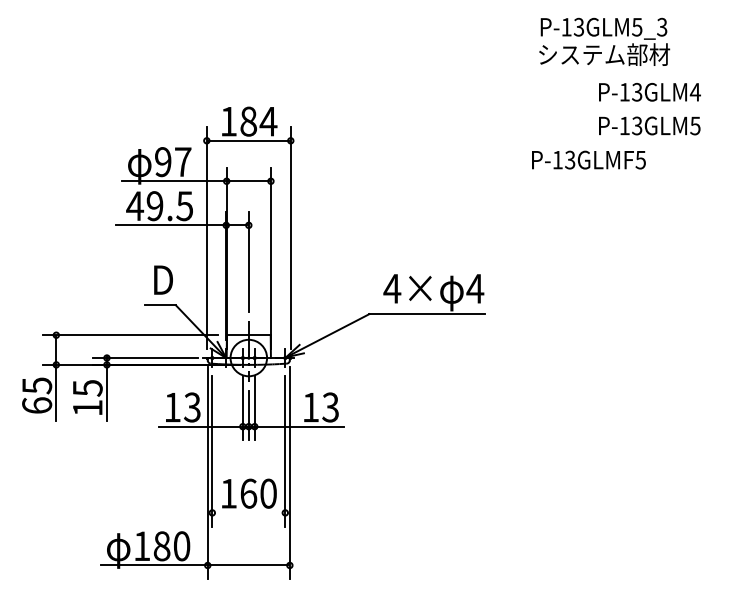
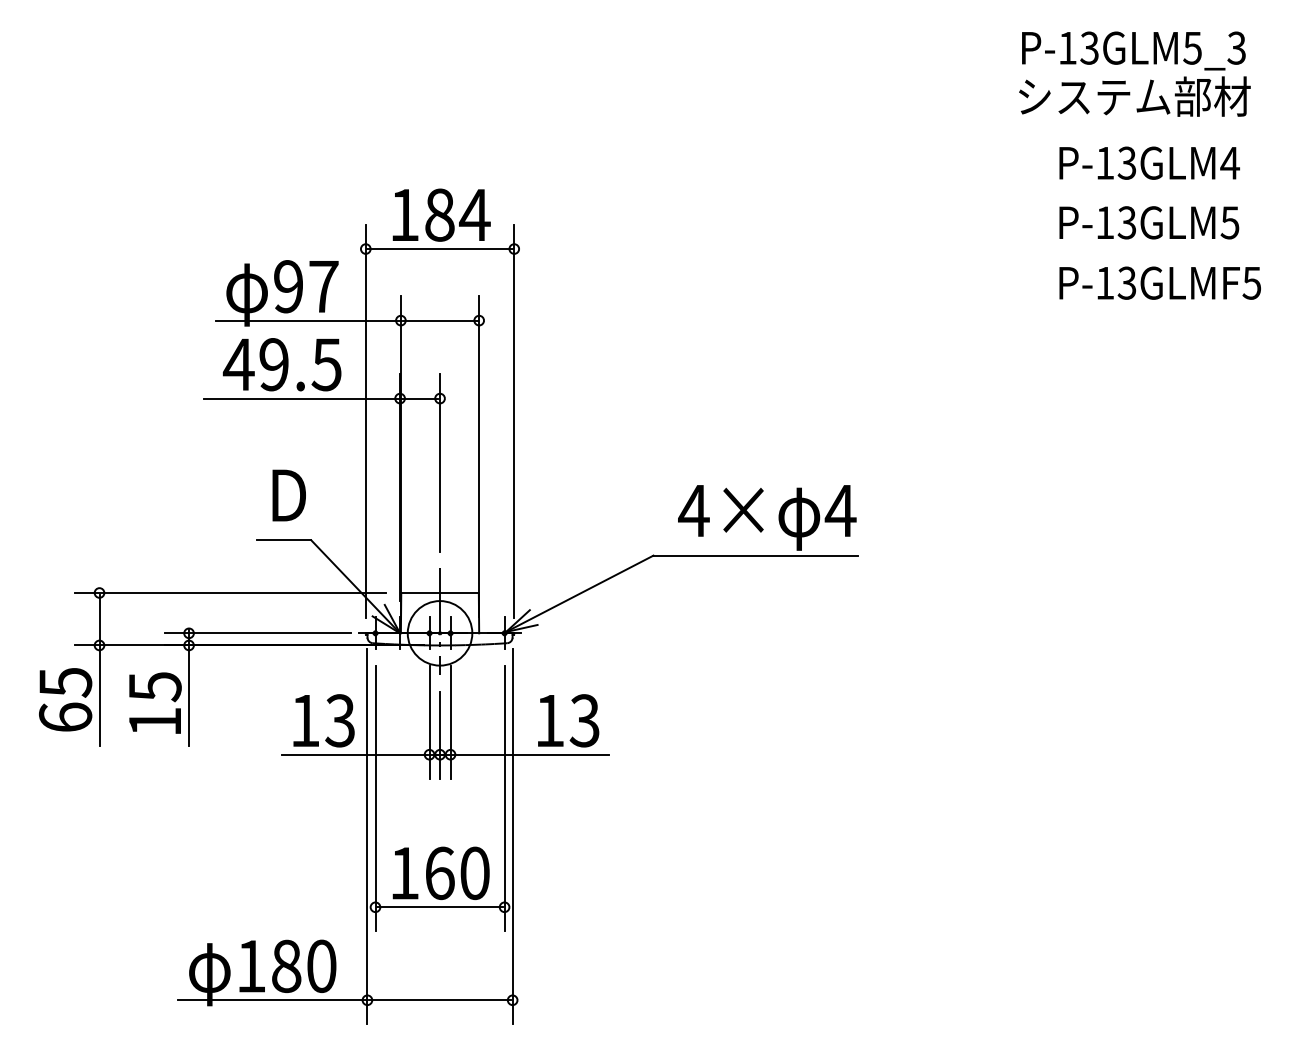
text: (604, 41) -> (1134, 73), moved
text: (588, 159) -> (1159, 282), moved
line: (248, 512) -> (439, 906), added

